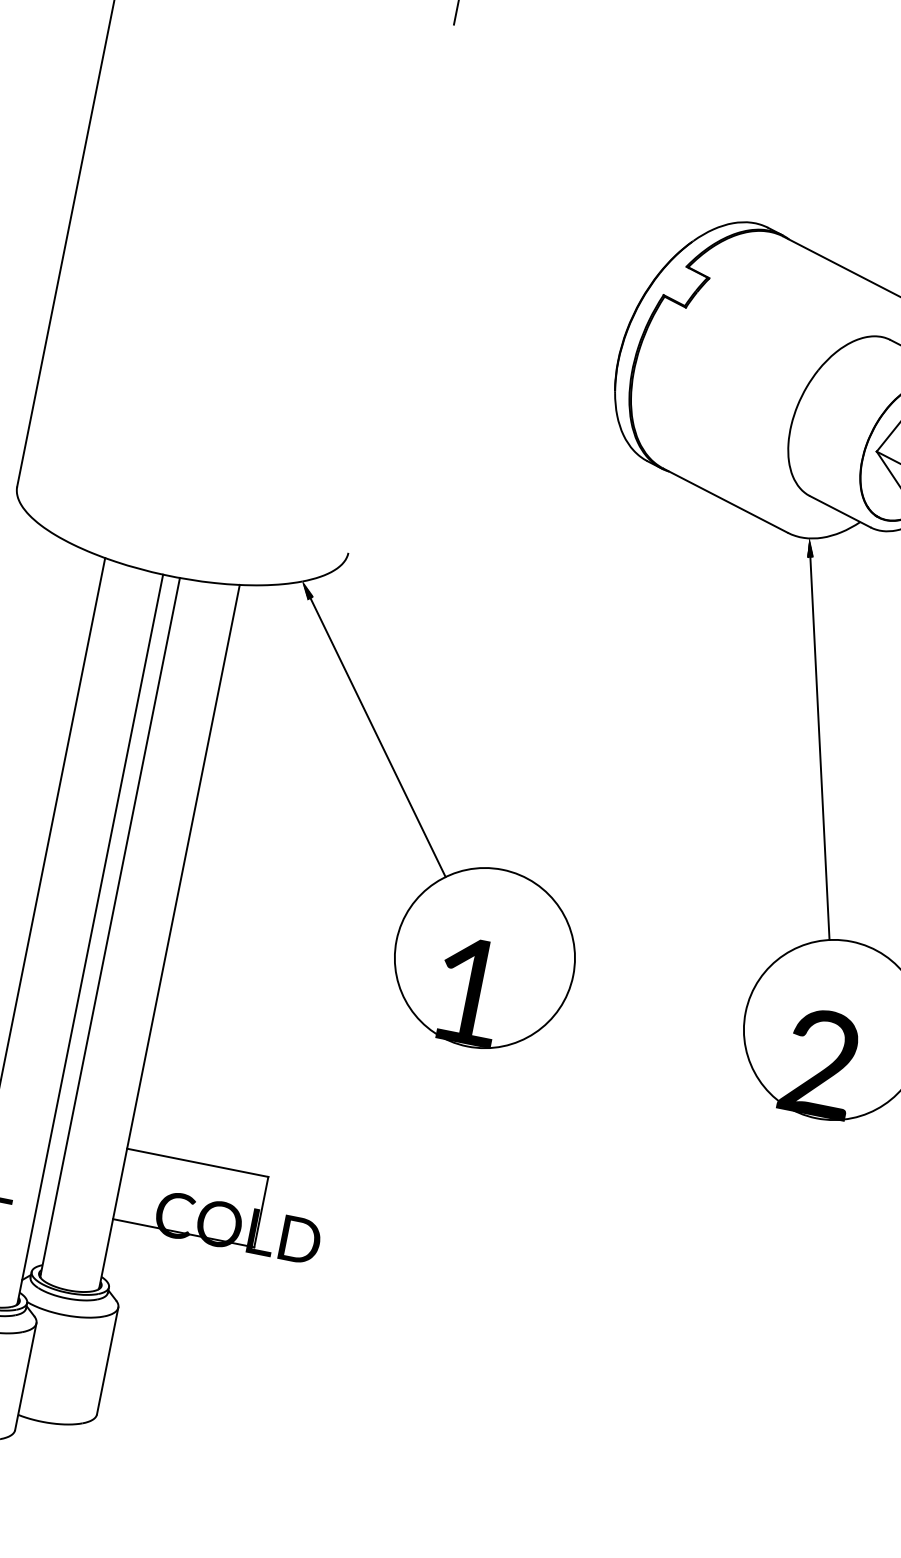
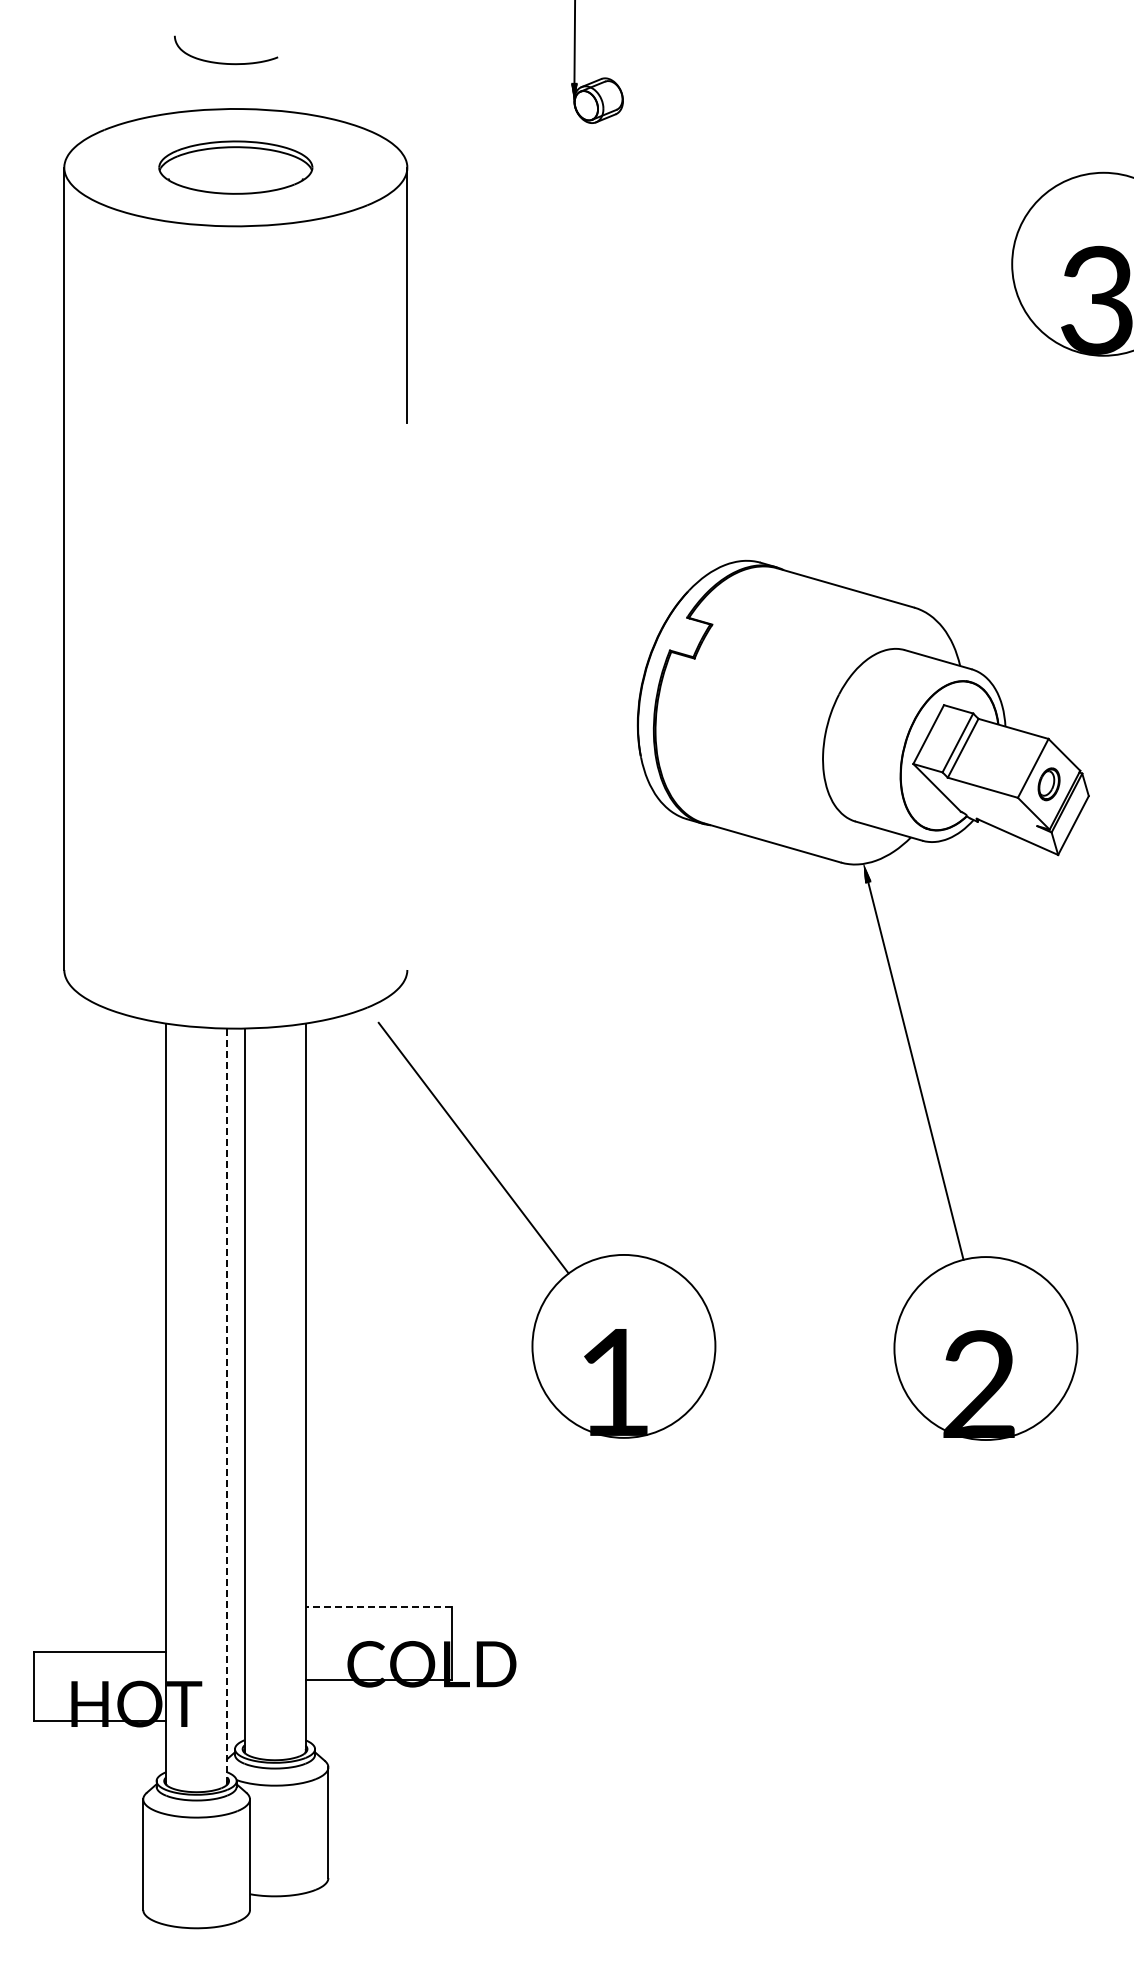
hatch: (307, 590) -> (374, 1015), removed
line: (90, 939) -> (227, 1406), solid -> dashed
line: (197, 1162) -> (378, 1607), solid -> dashed

